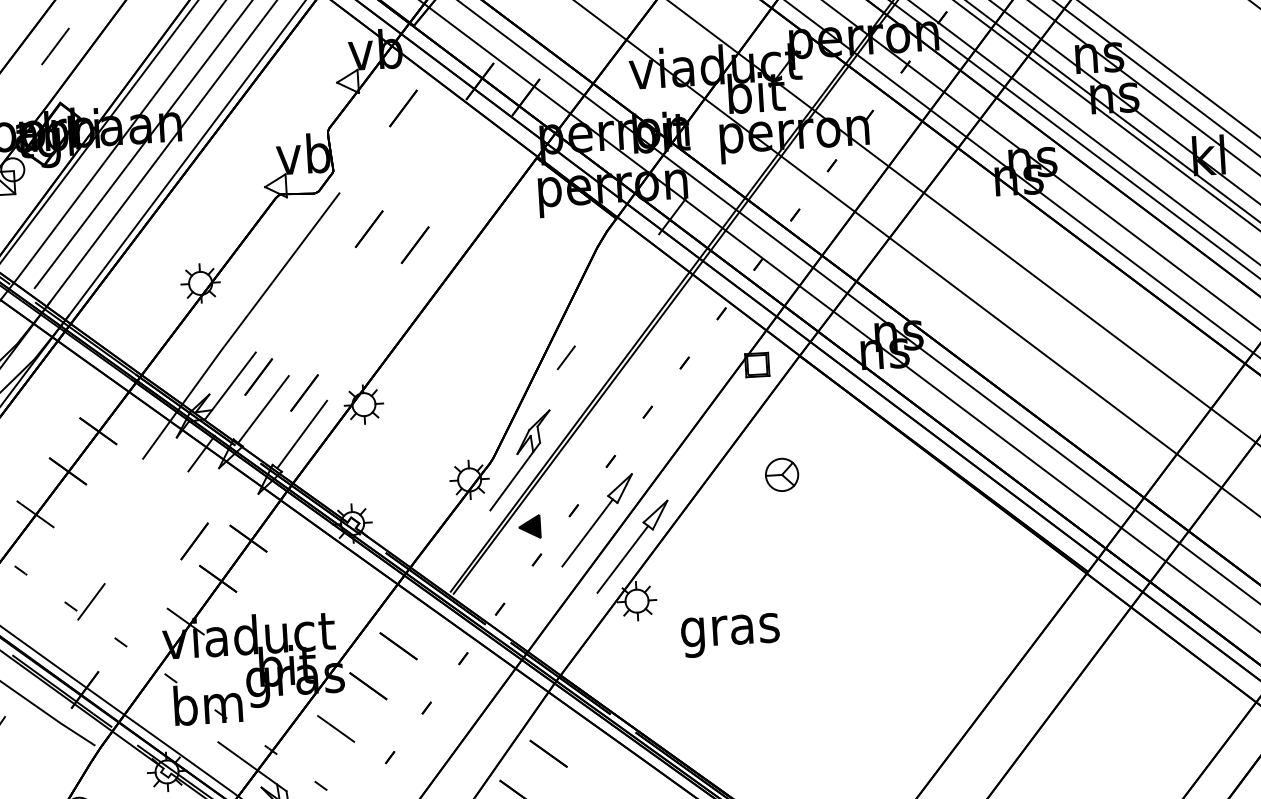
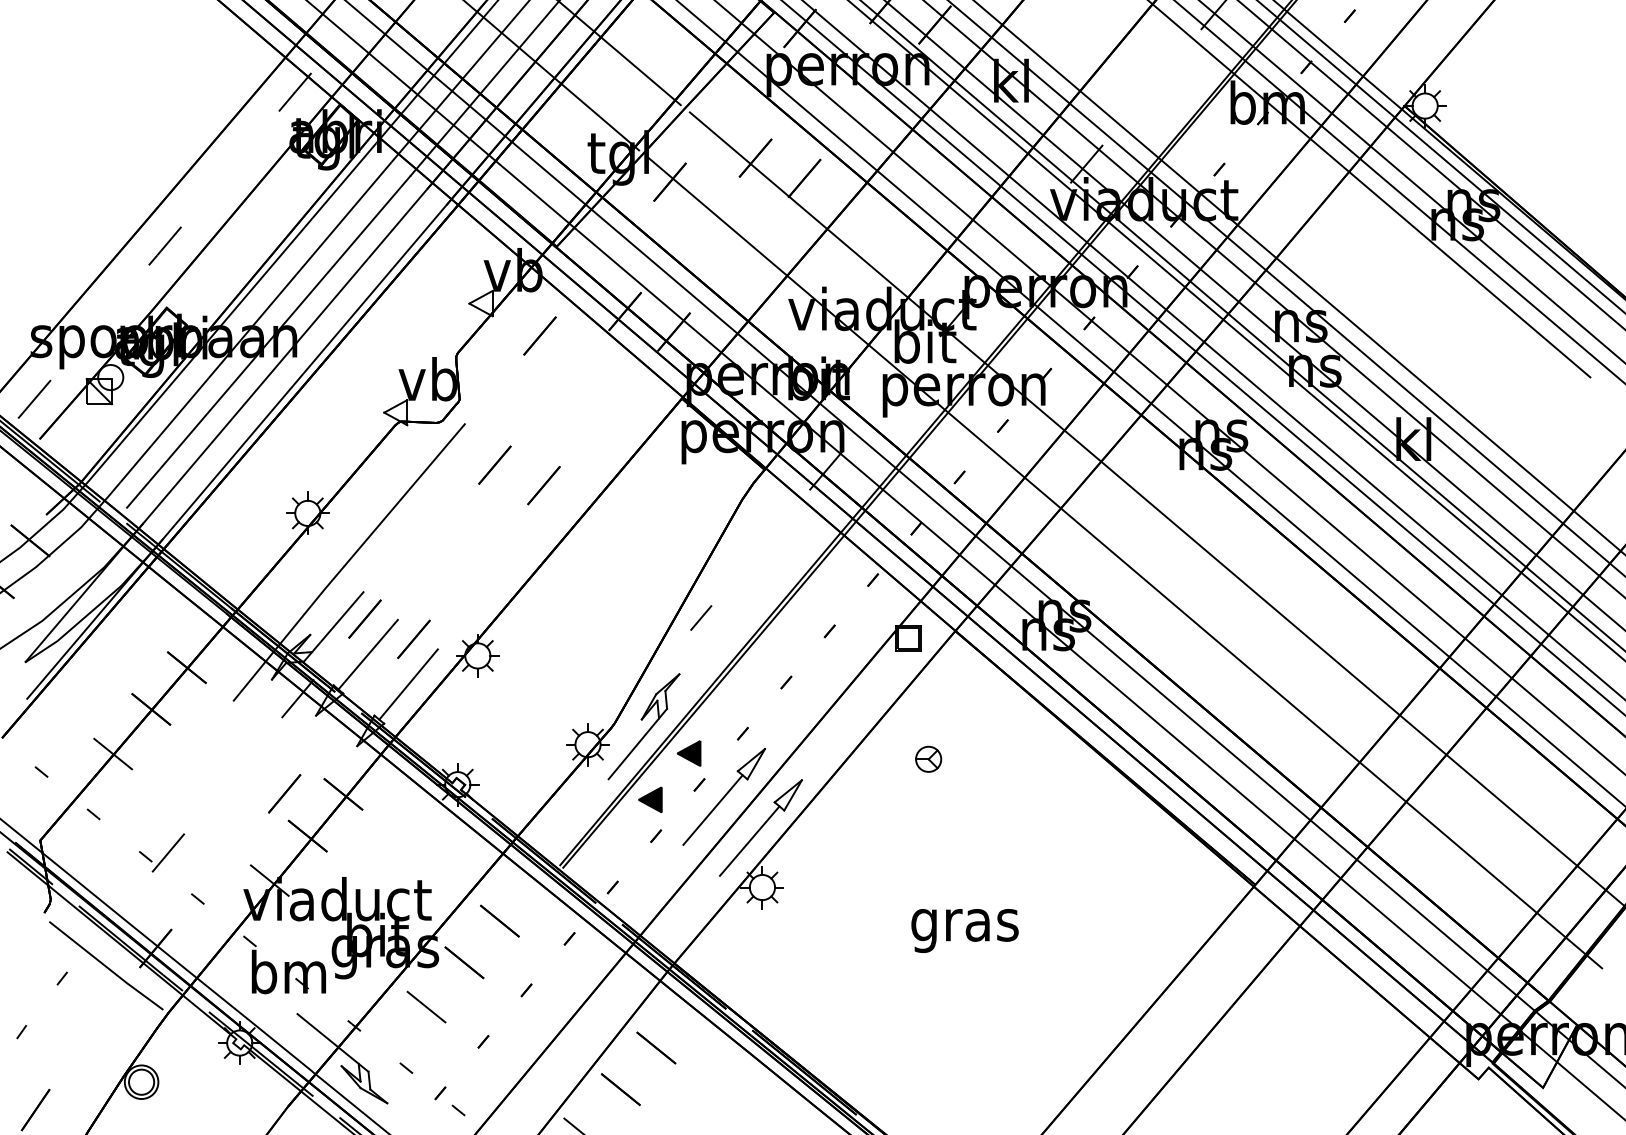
part: (782, 474) -> (928, 758), size x0.71
part: (562, 482) -> (689, 753), added
text: (730, 635) -> (964, 930), moved

